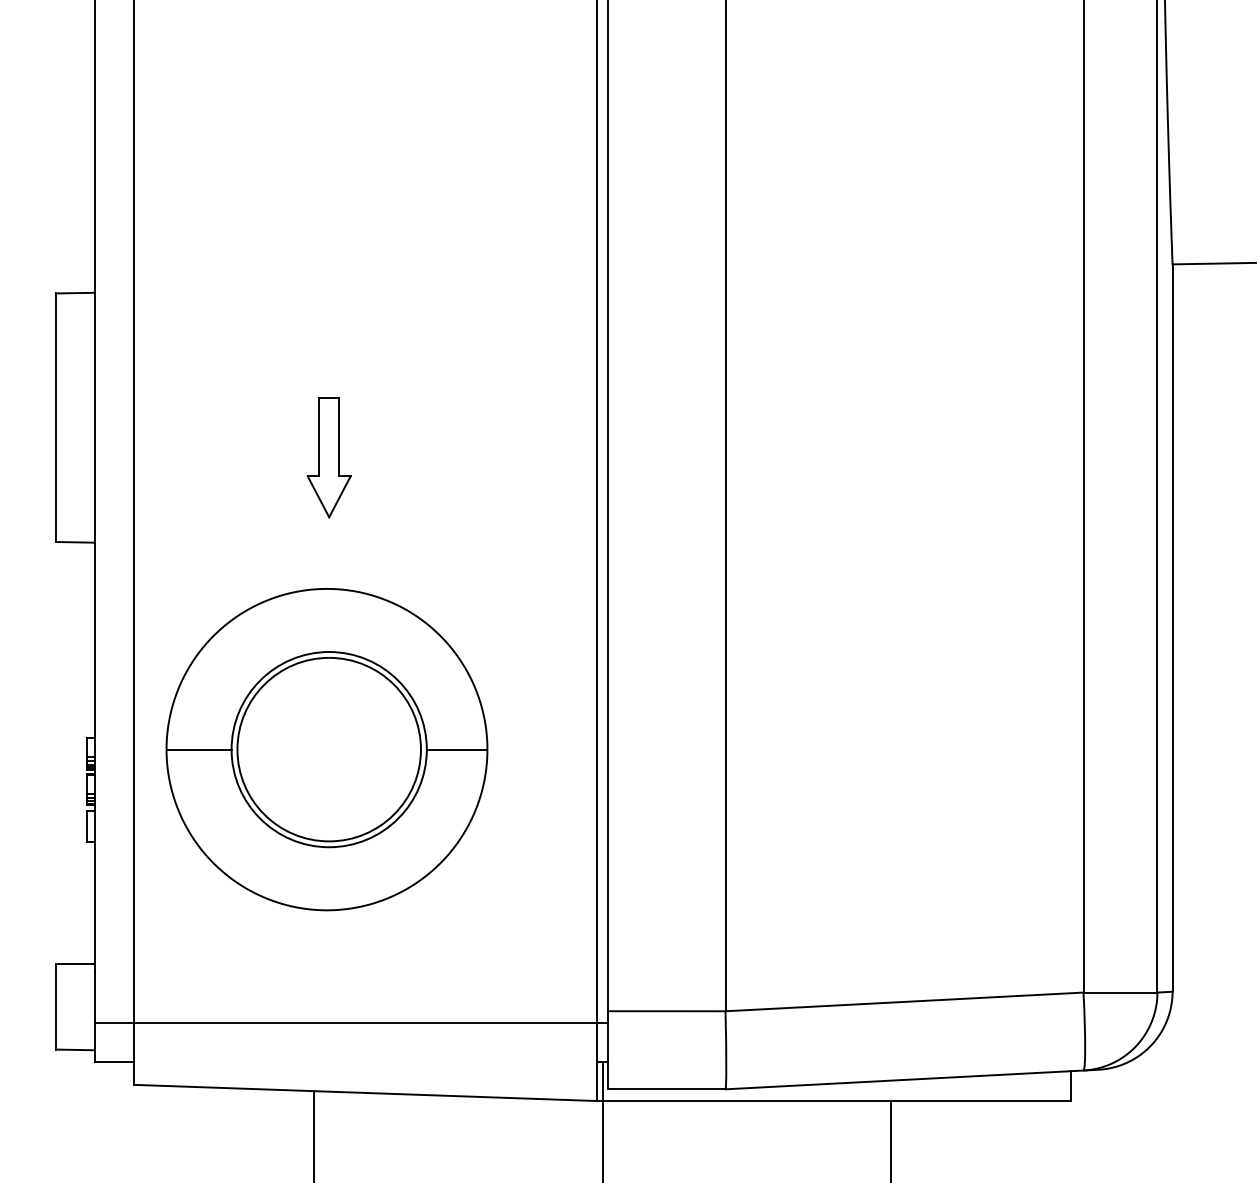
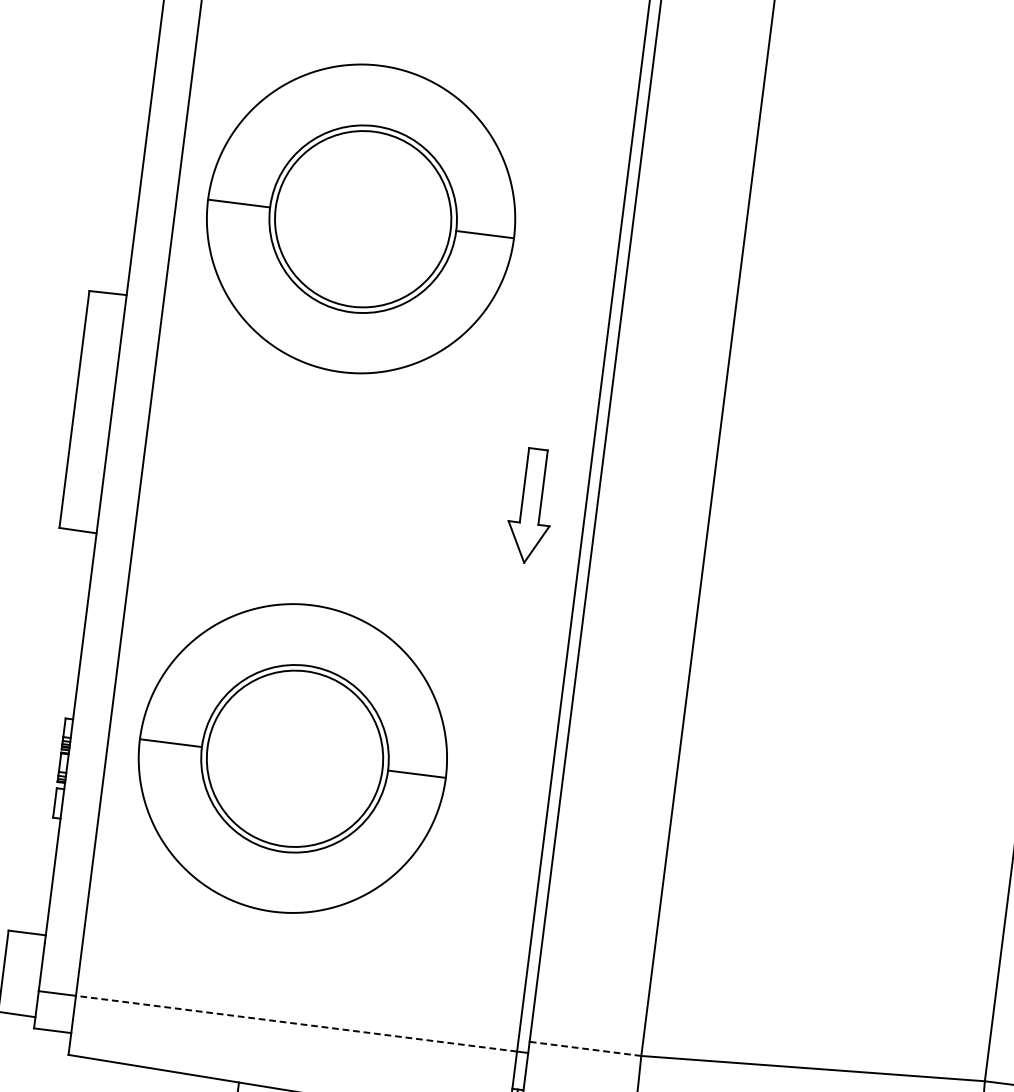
part: (326, 183) -> (360, 218), added
part: (328, 457) -> (530, 505), moved
line: (666, 1011) -> (585, 1049), solid -> dashed
line: (364, 1022) -> (295, 1023), solid -> dashed

